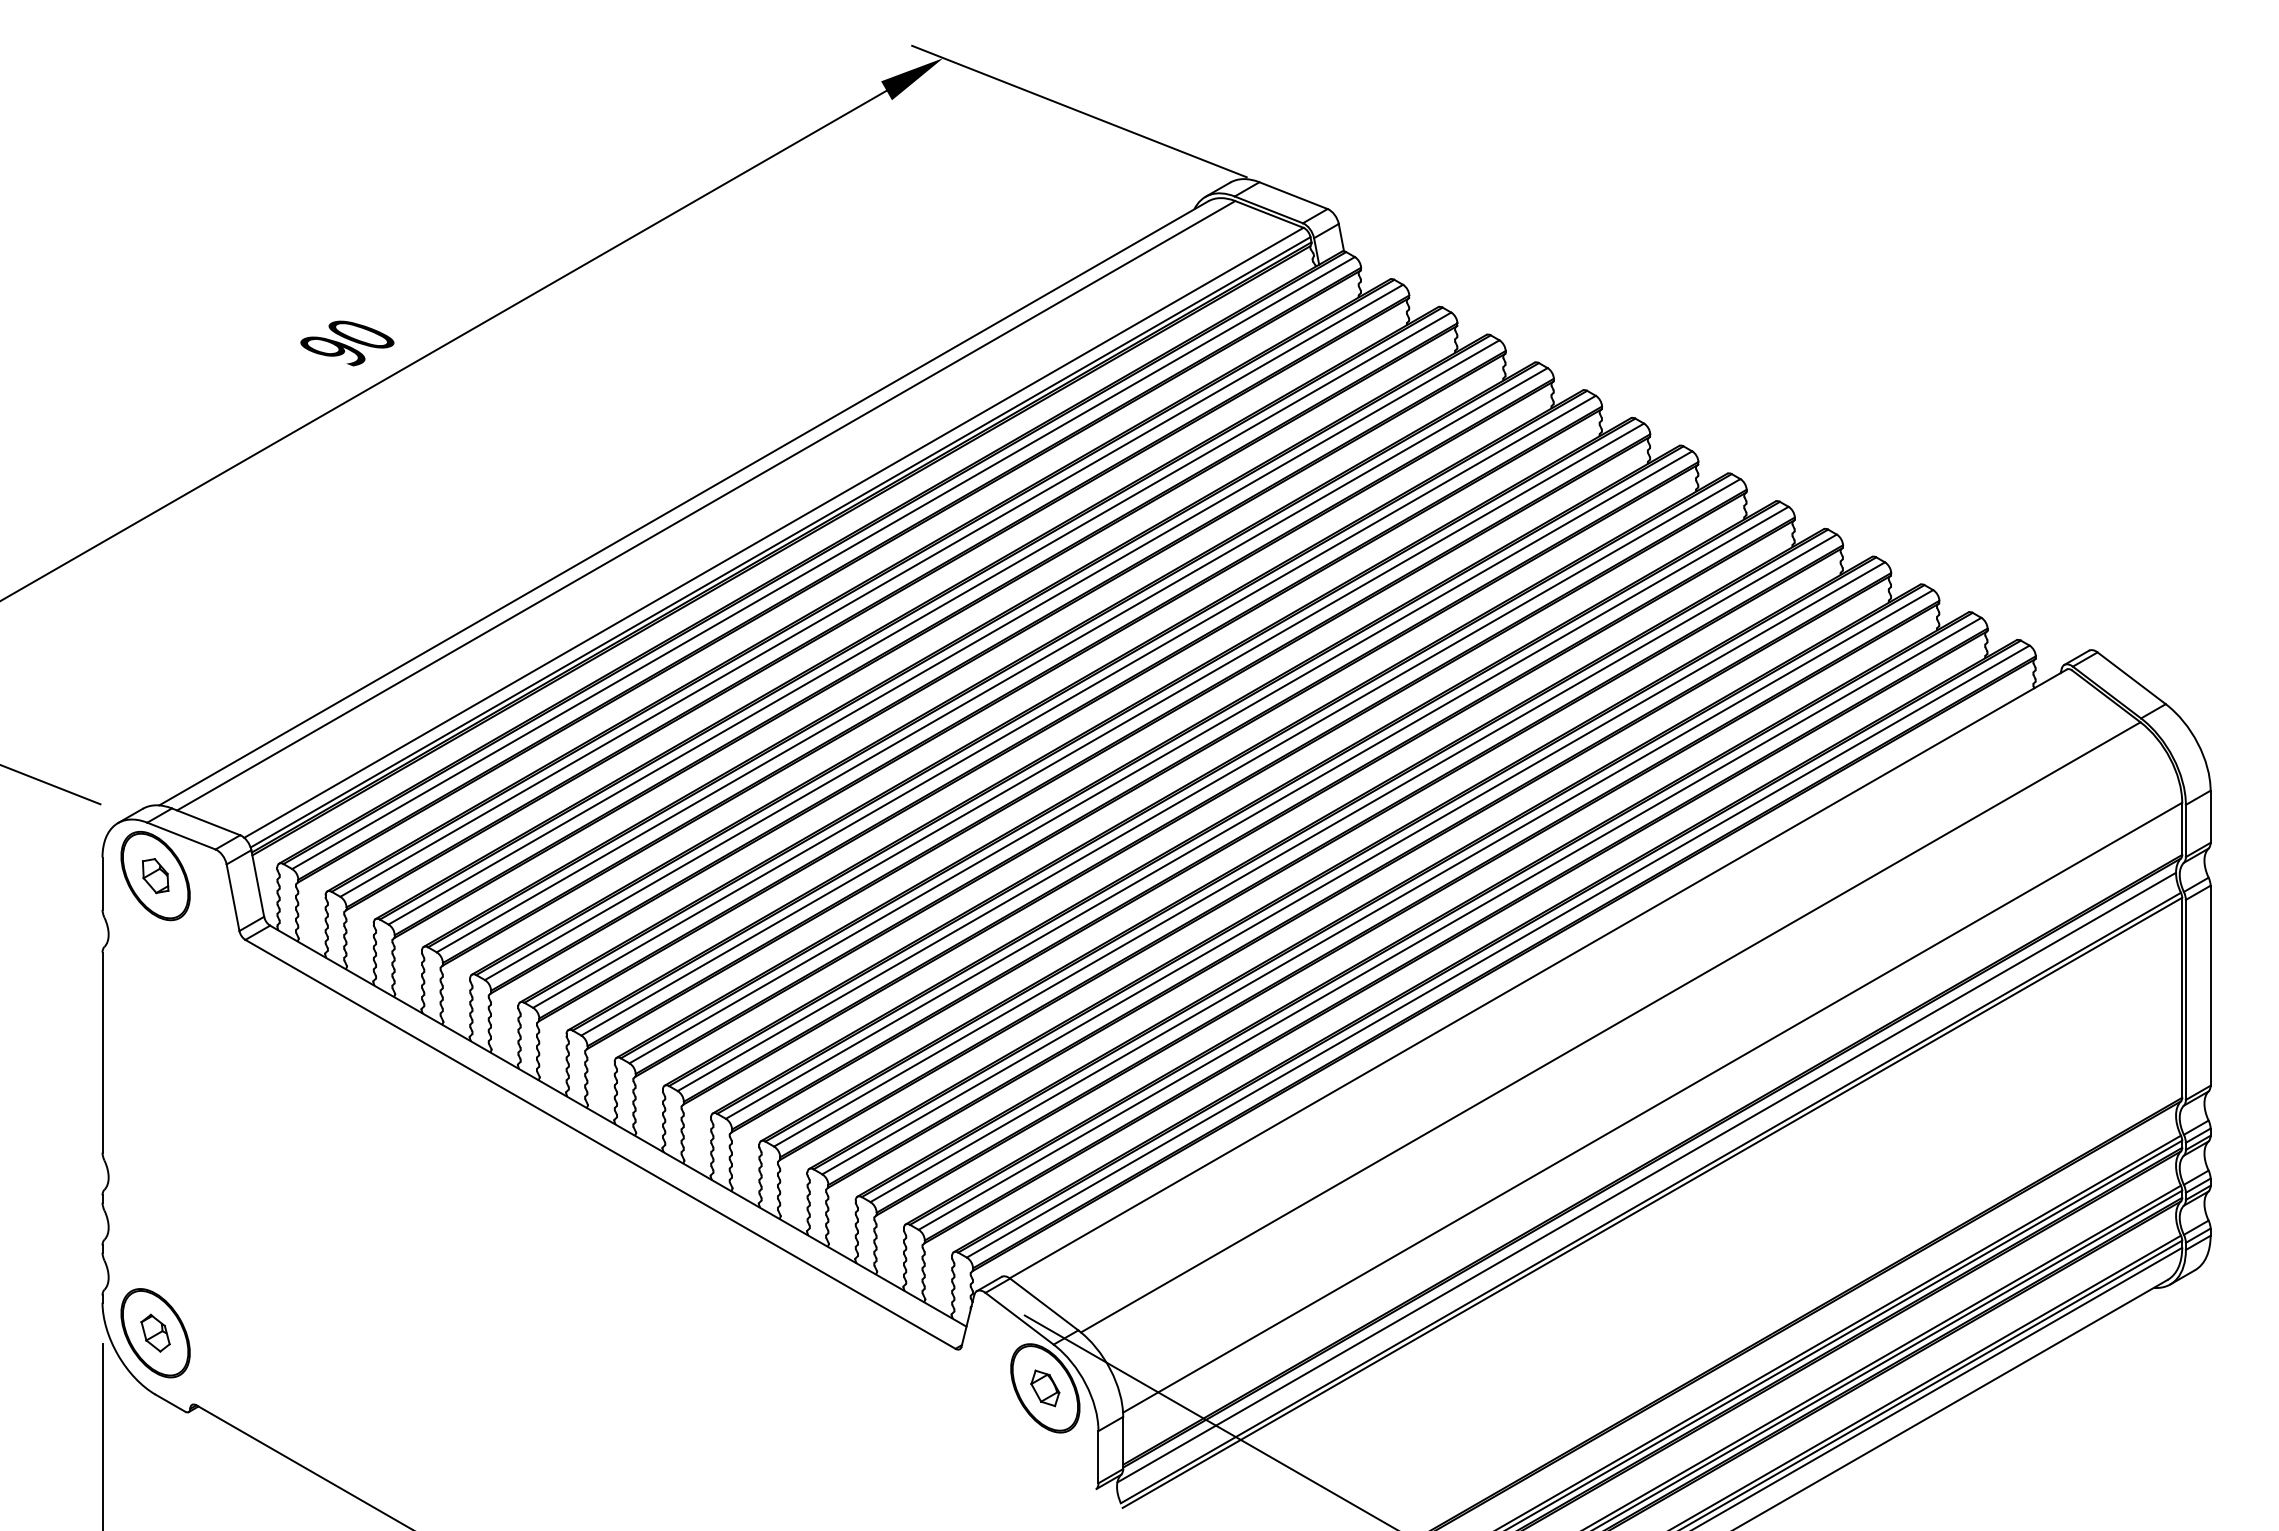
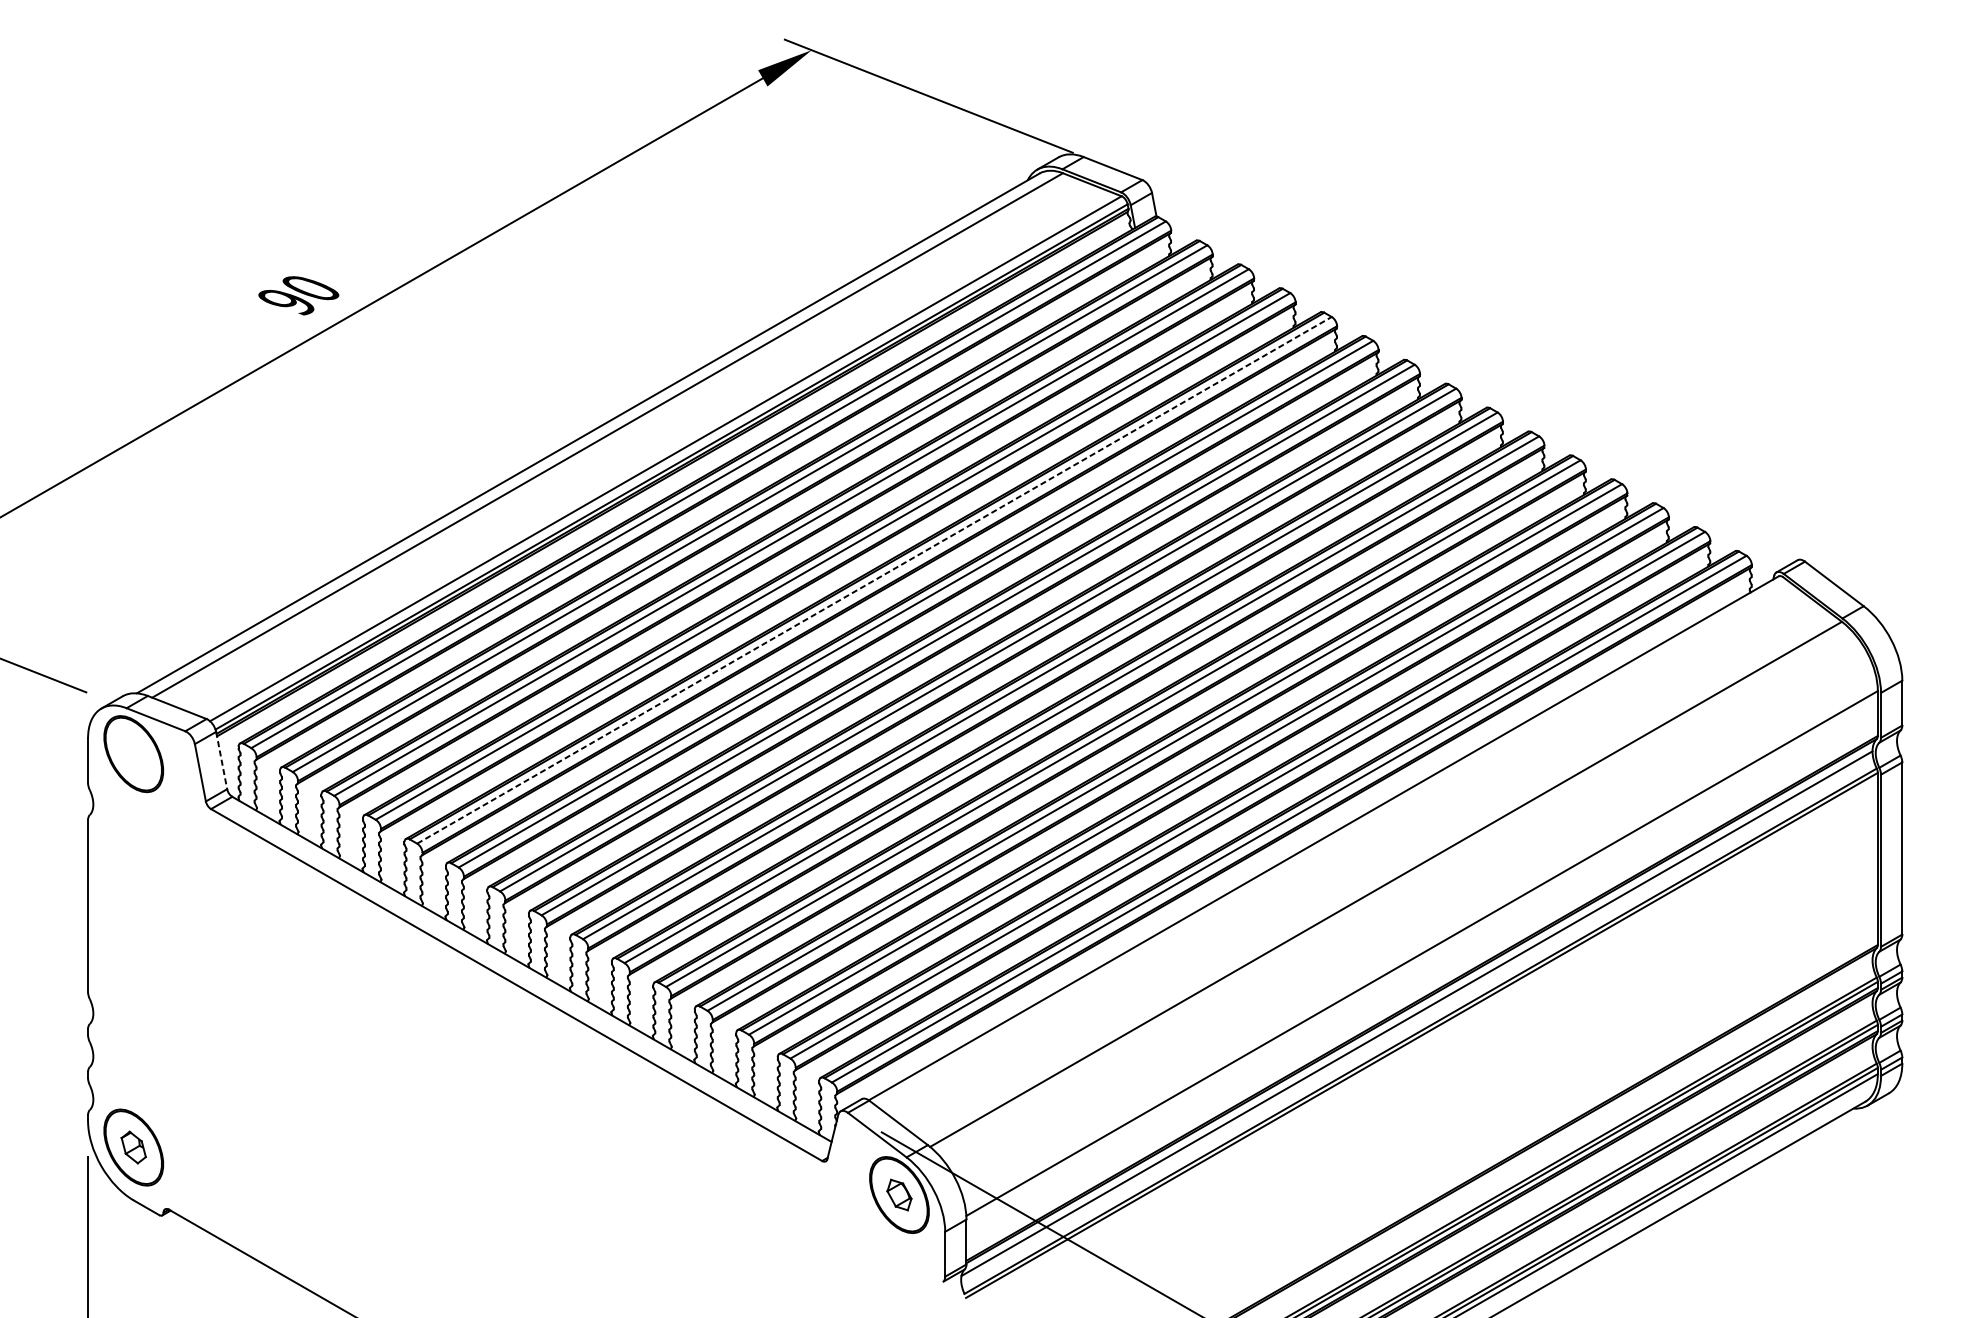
line: (1016, 673) -> (874, 579), solid -> dashed
part: (155, 876) -> (133, 754), removed
line: (257, 883) -> (221, 760), solid -> dashed

